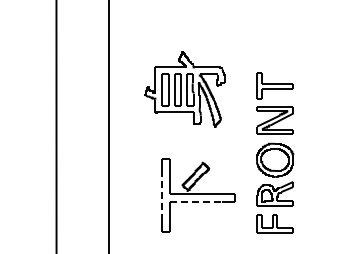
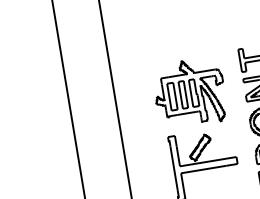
part: (184, 89) -> (189, 93), moved
line: (162, 195) -> (174, 168), dashed -> solid
line: (196, 202) -> (204, 169), dashed -> solid

